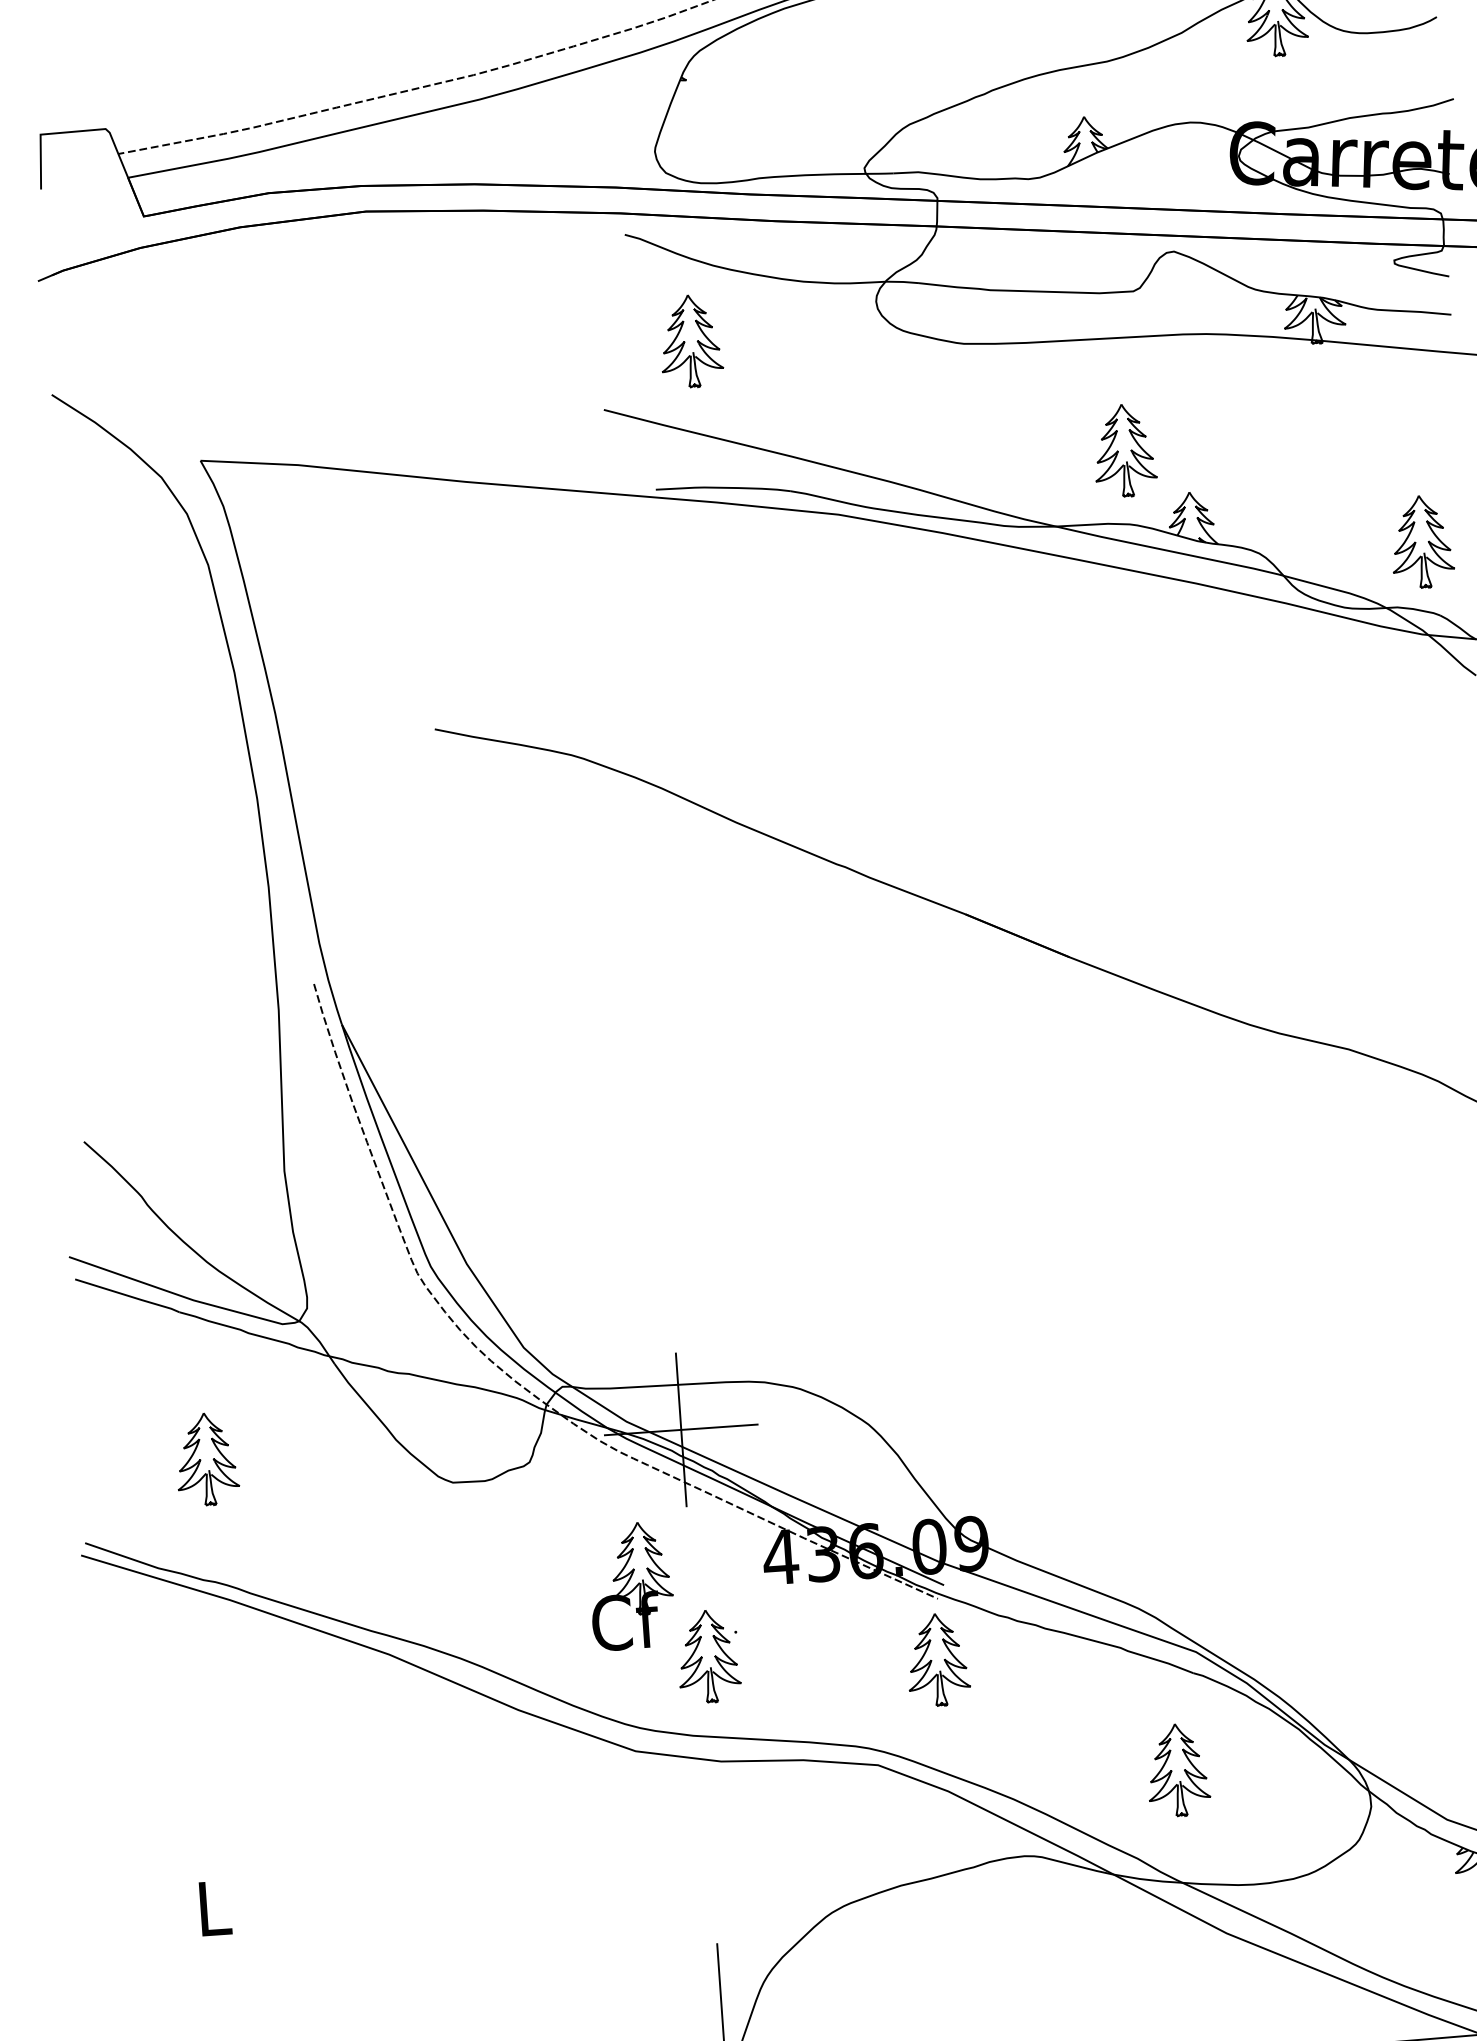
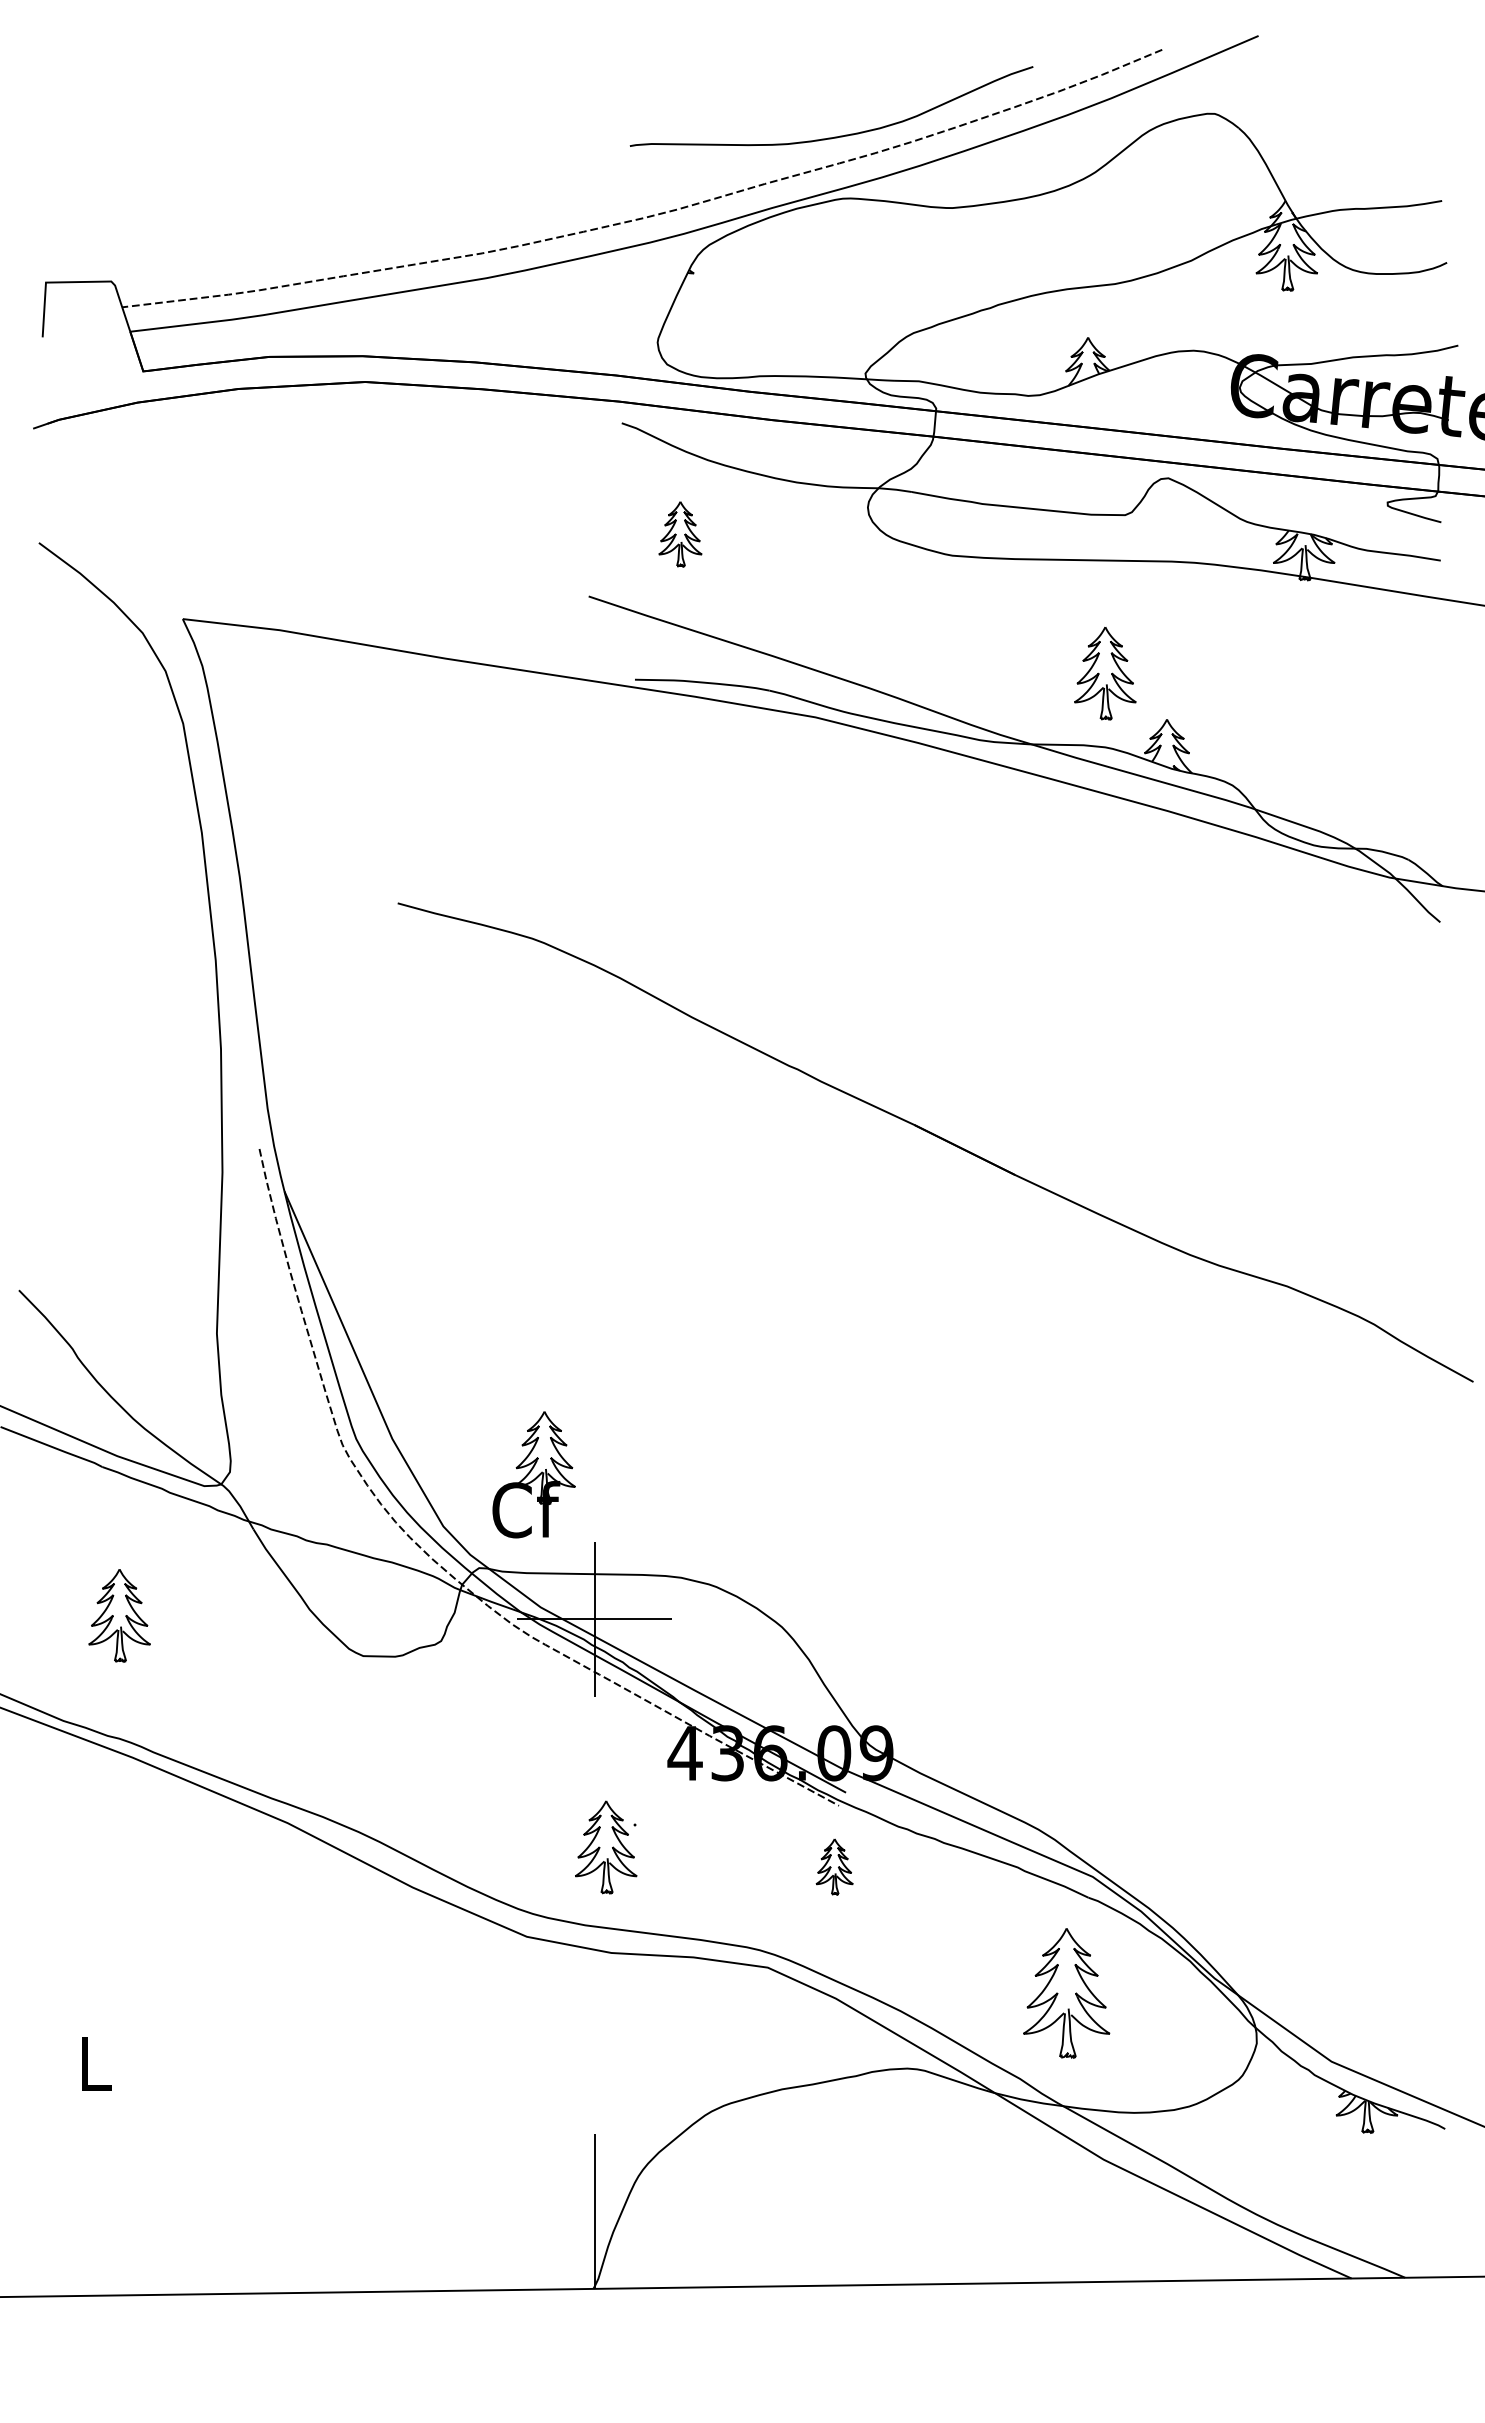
part: (691, 341) -> (680, 534), size x0.7
part: (1421, 542) -> (1395, 785), removed
part: (630, 1585) -> (533, 1474), moved
part: (937, 1659) -> (834, 1866), size x0.6
part: (1177, 1770) -> (1066, 1993), size x1.4

